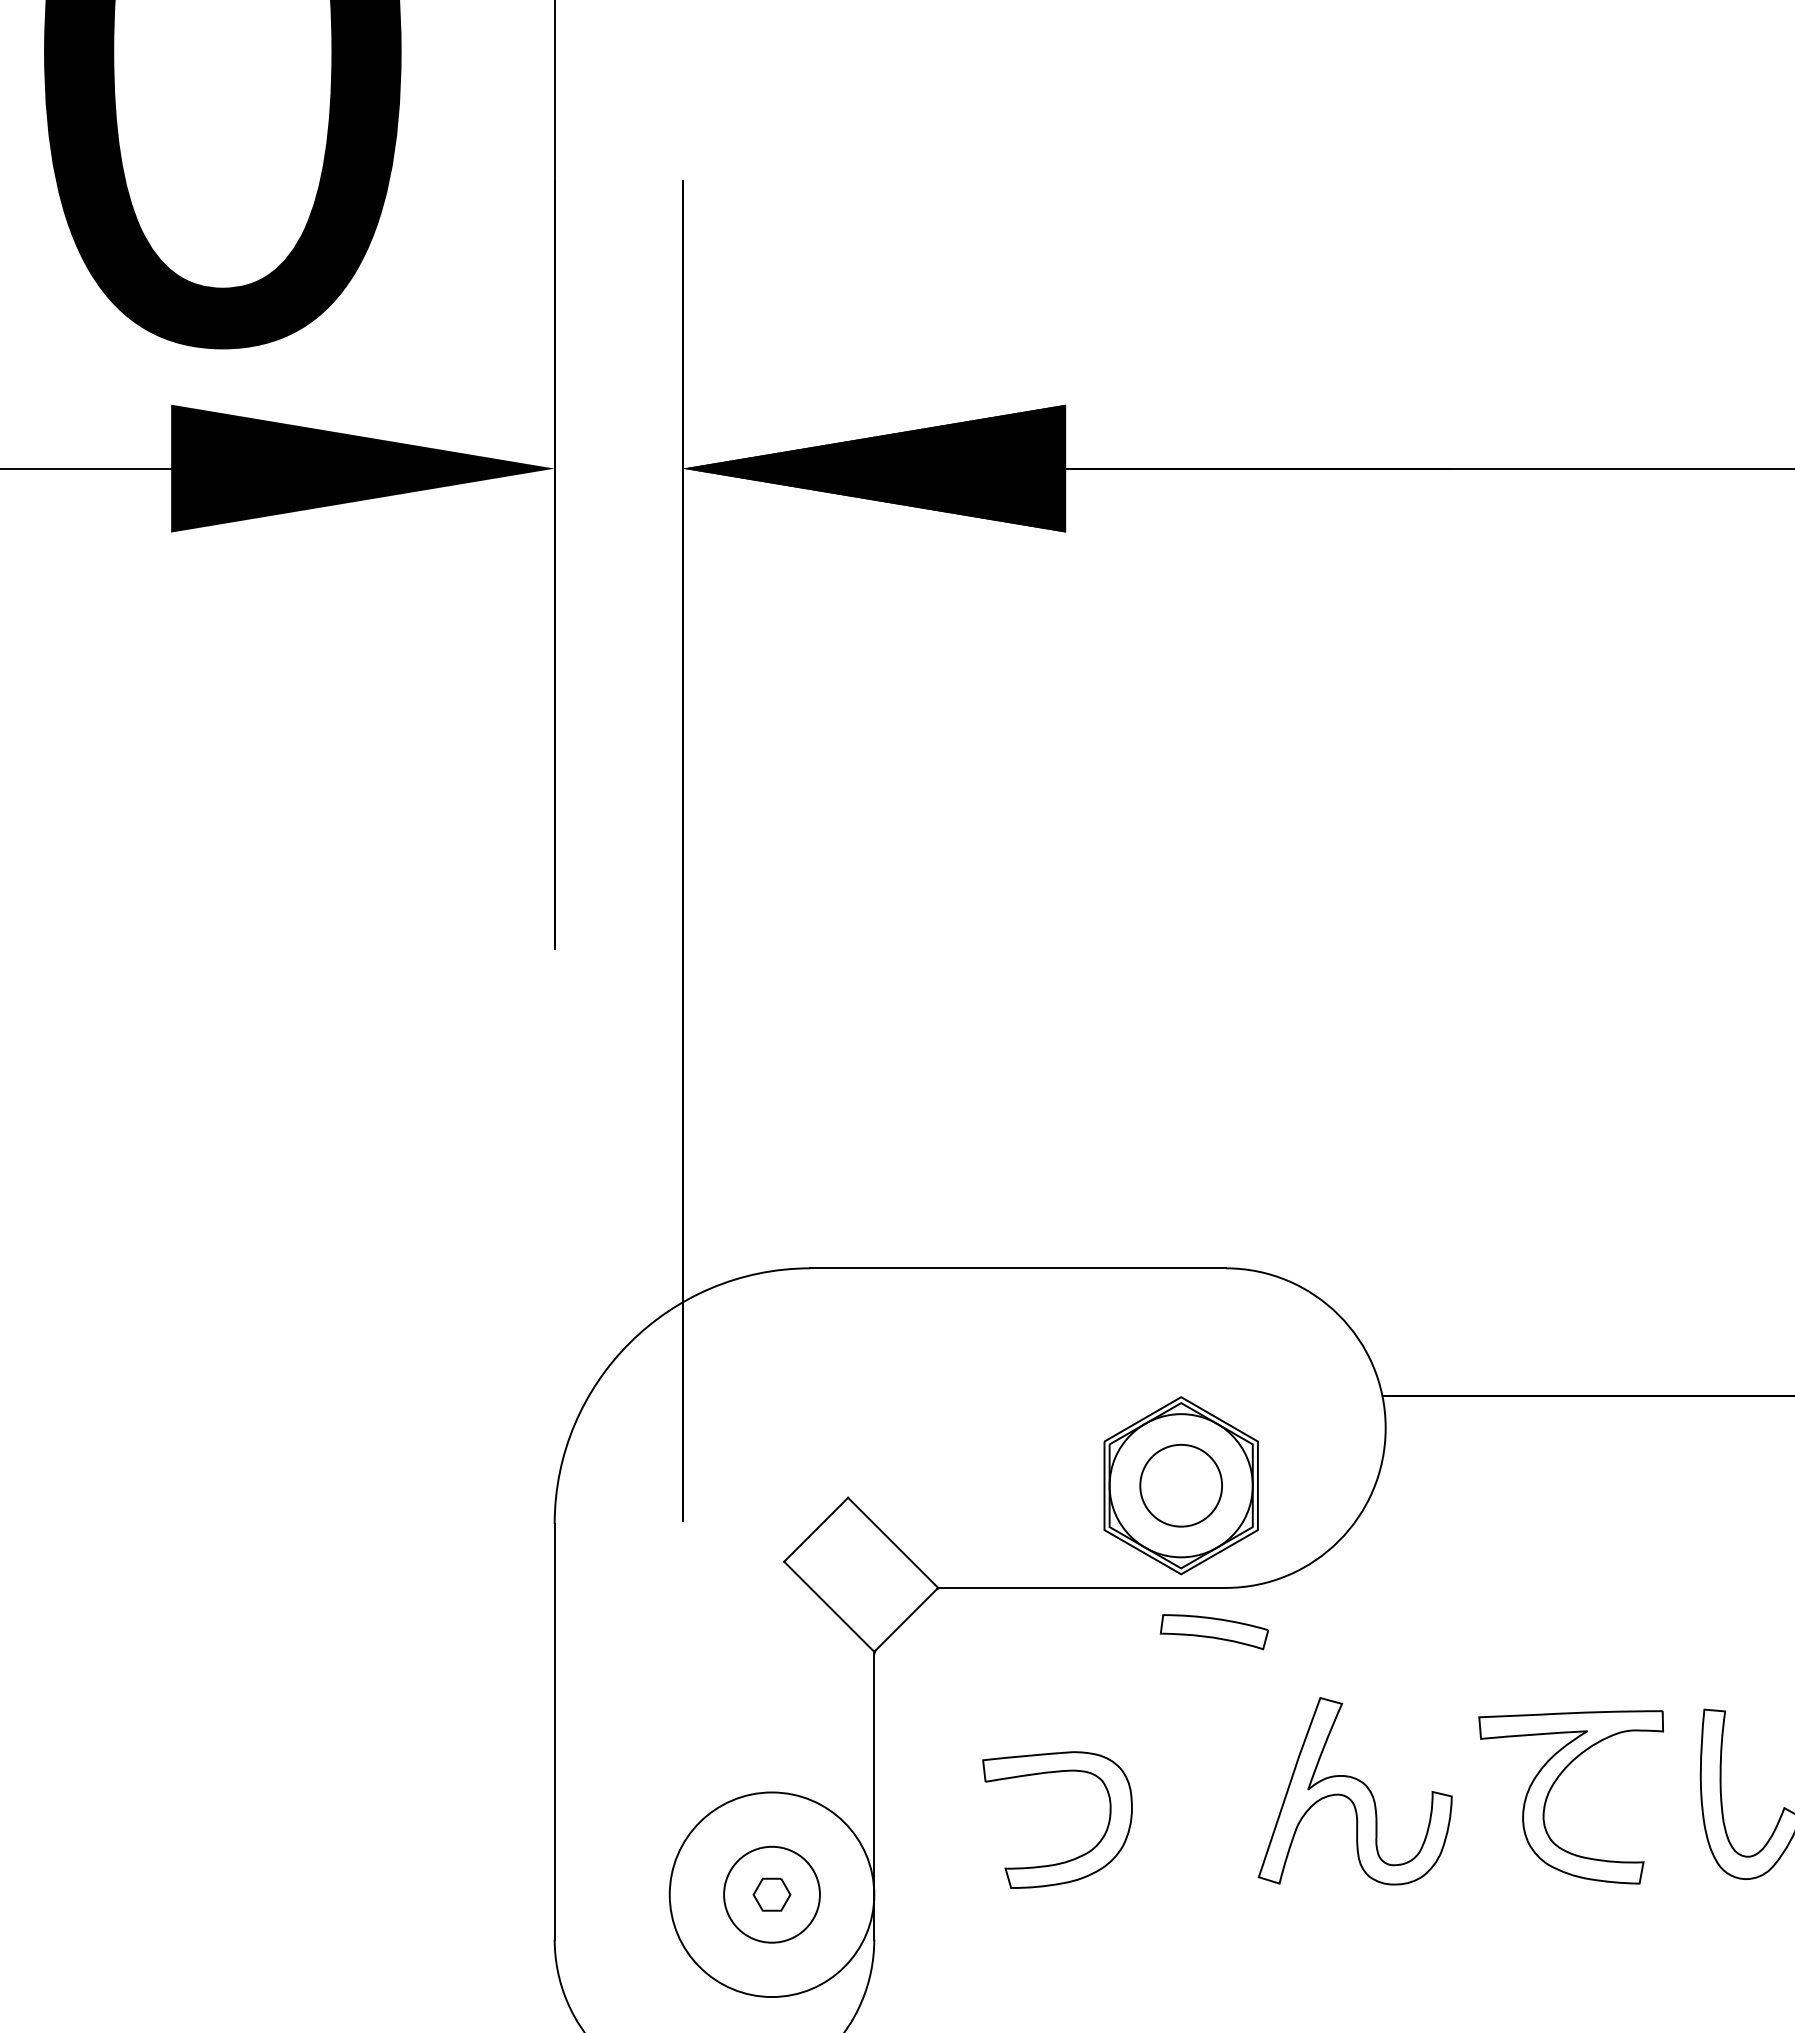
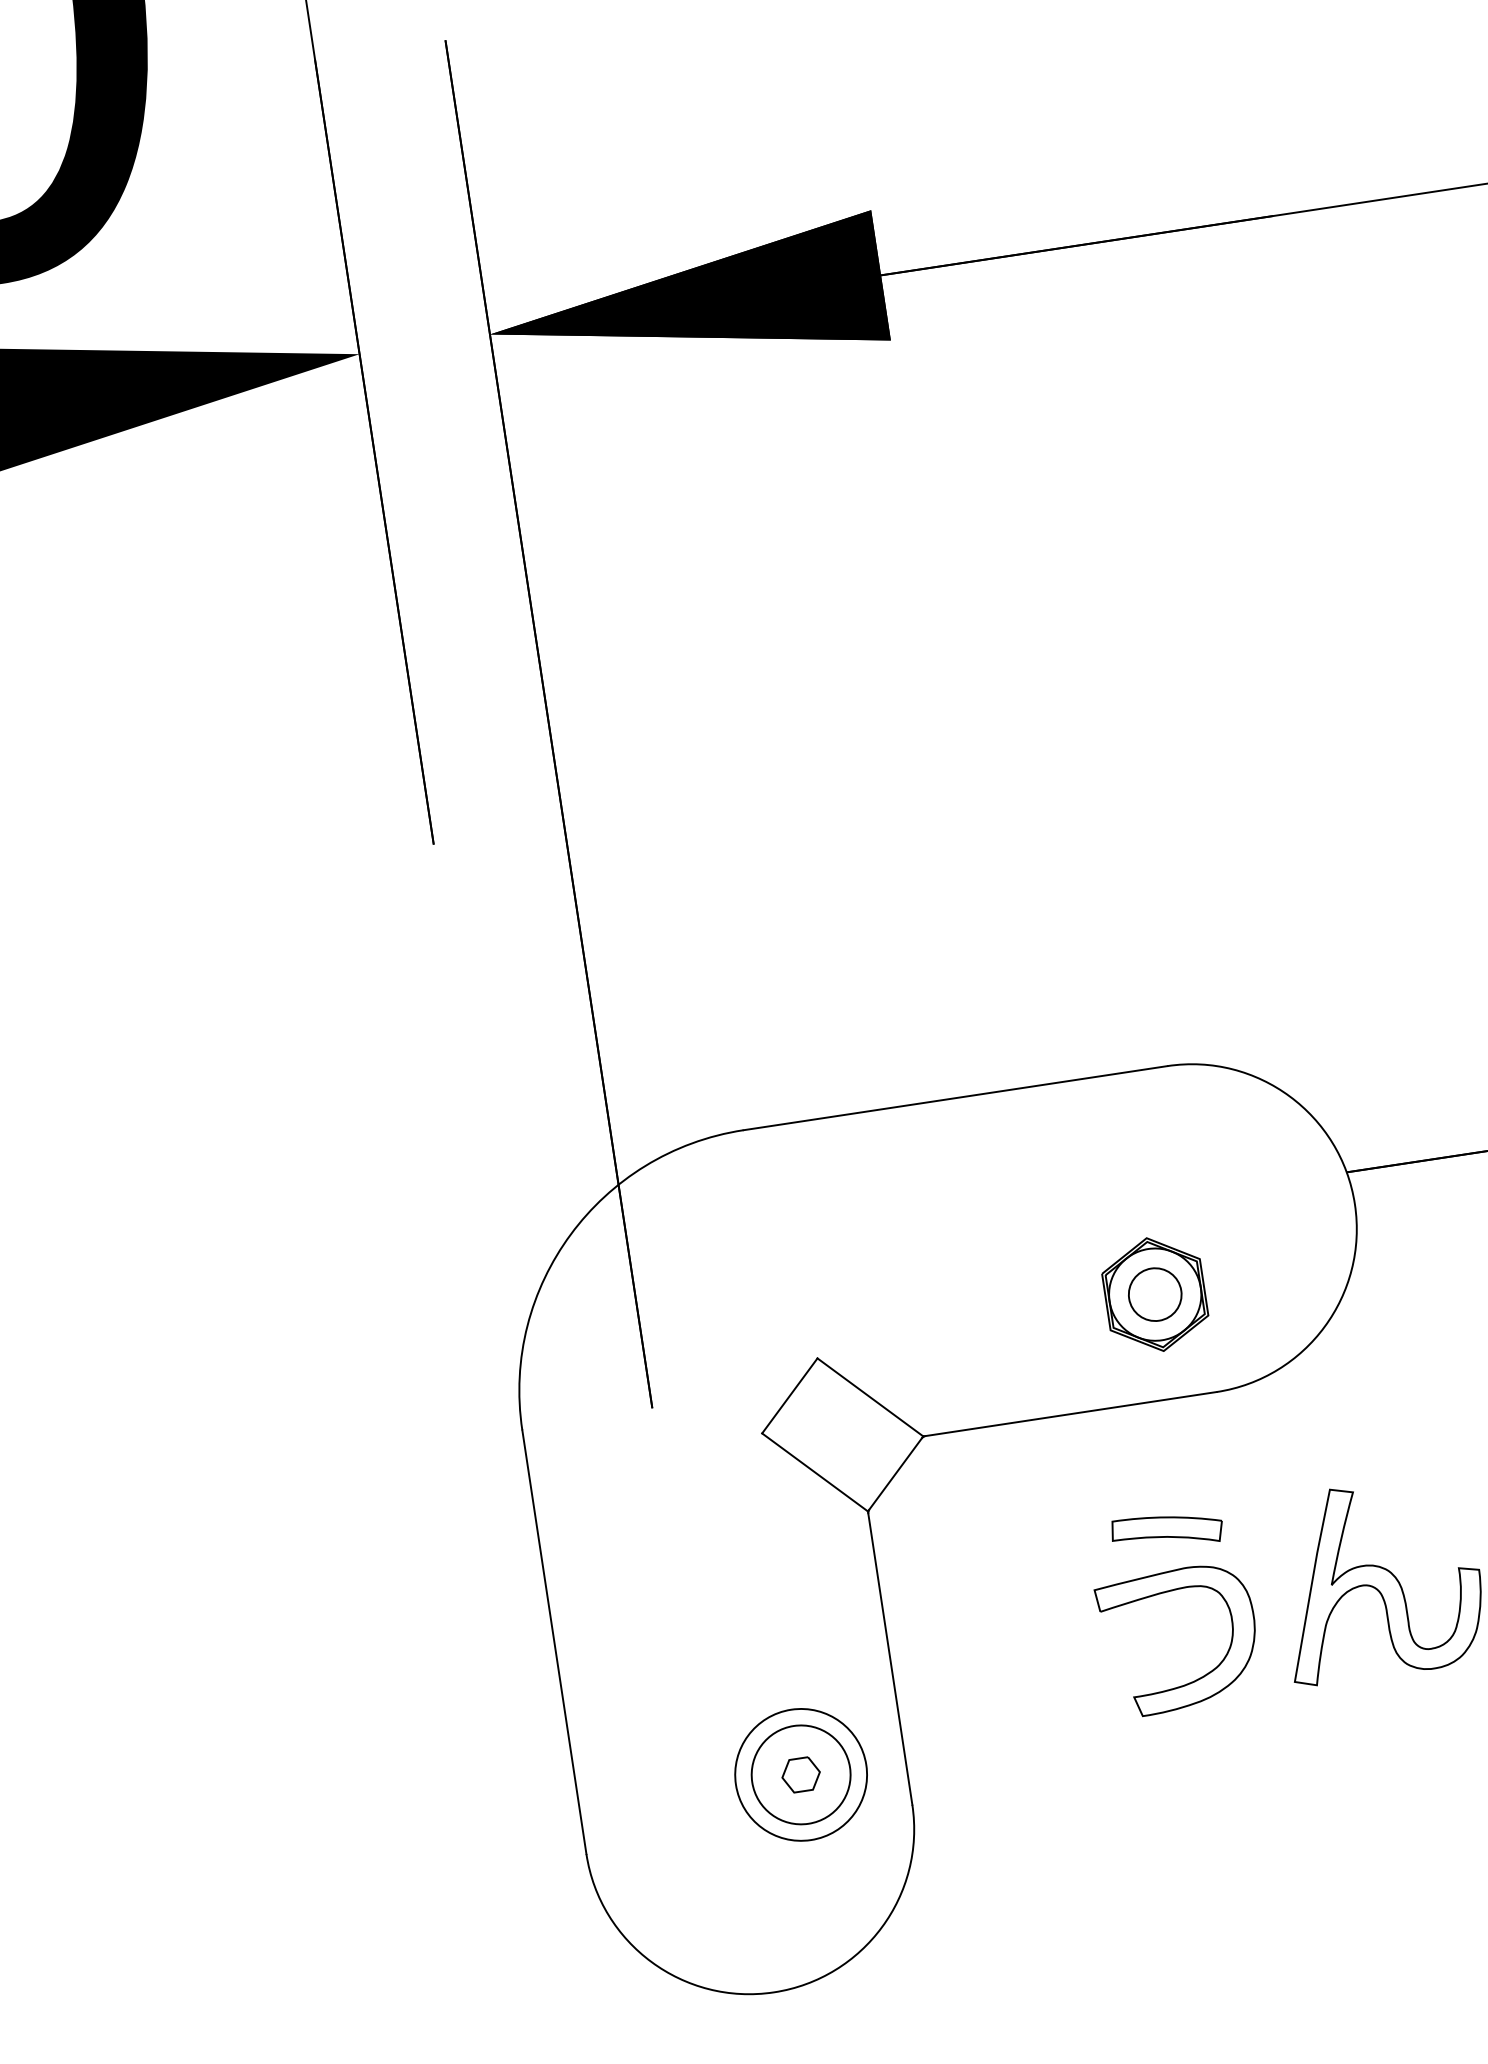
part: (1180, 1485) -> (1154, 1294), size x0.62
part: (1213, 1632) -> (1166, 1531), moved
part: (1075, 1857) -> (1203, 1675), moved
circle: (771, 1894) -> (800, 1774), size x0.62

